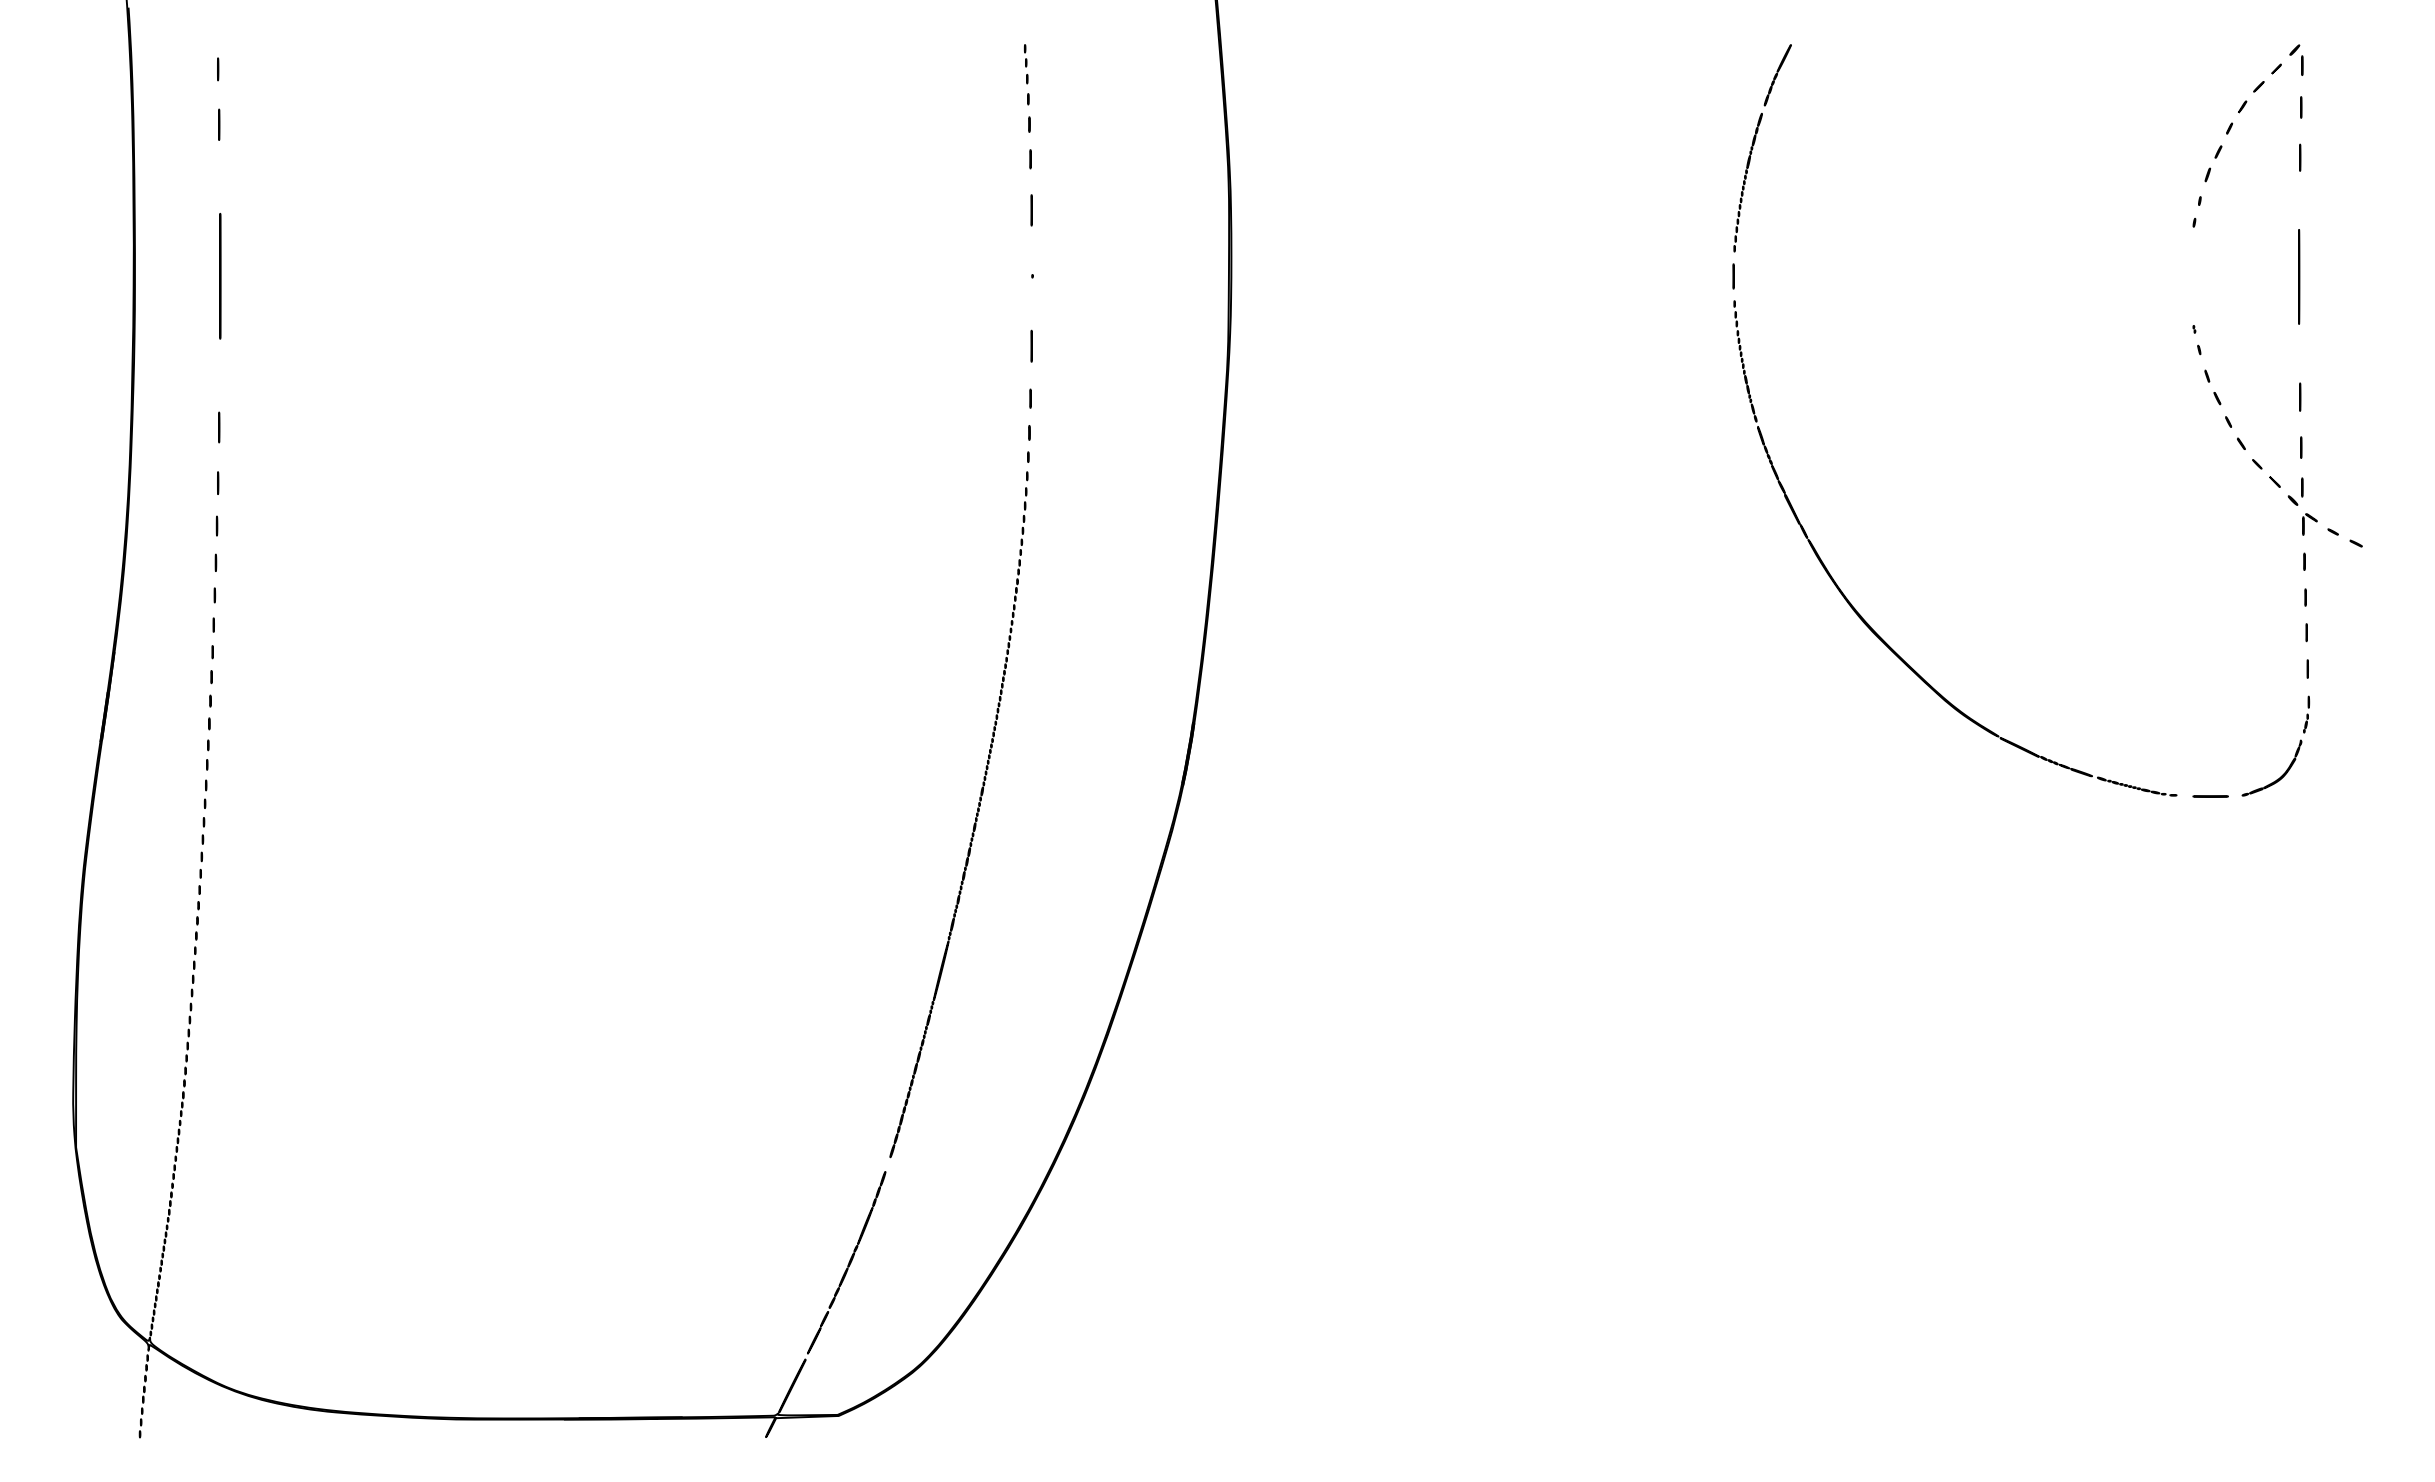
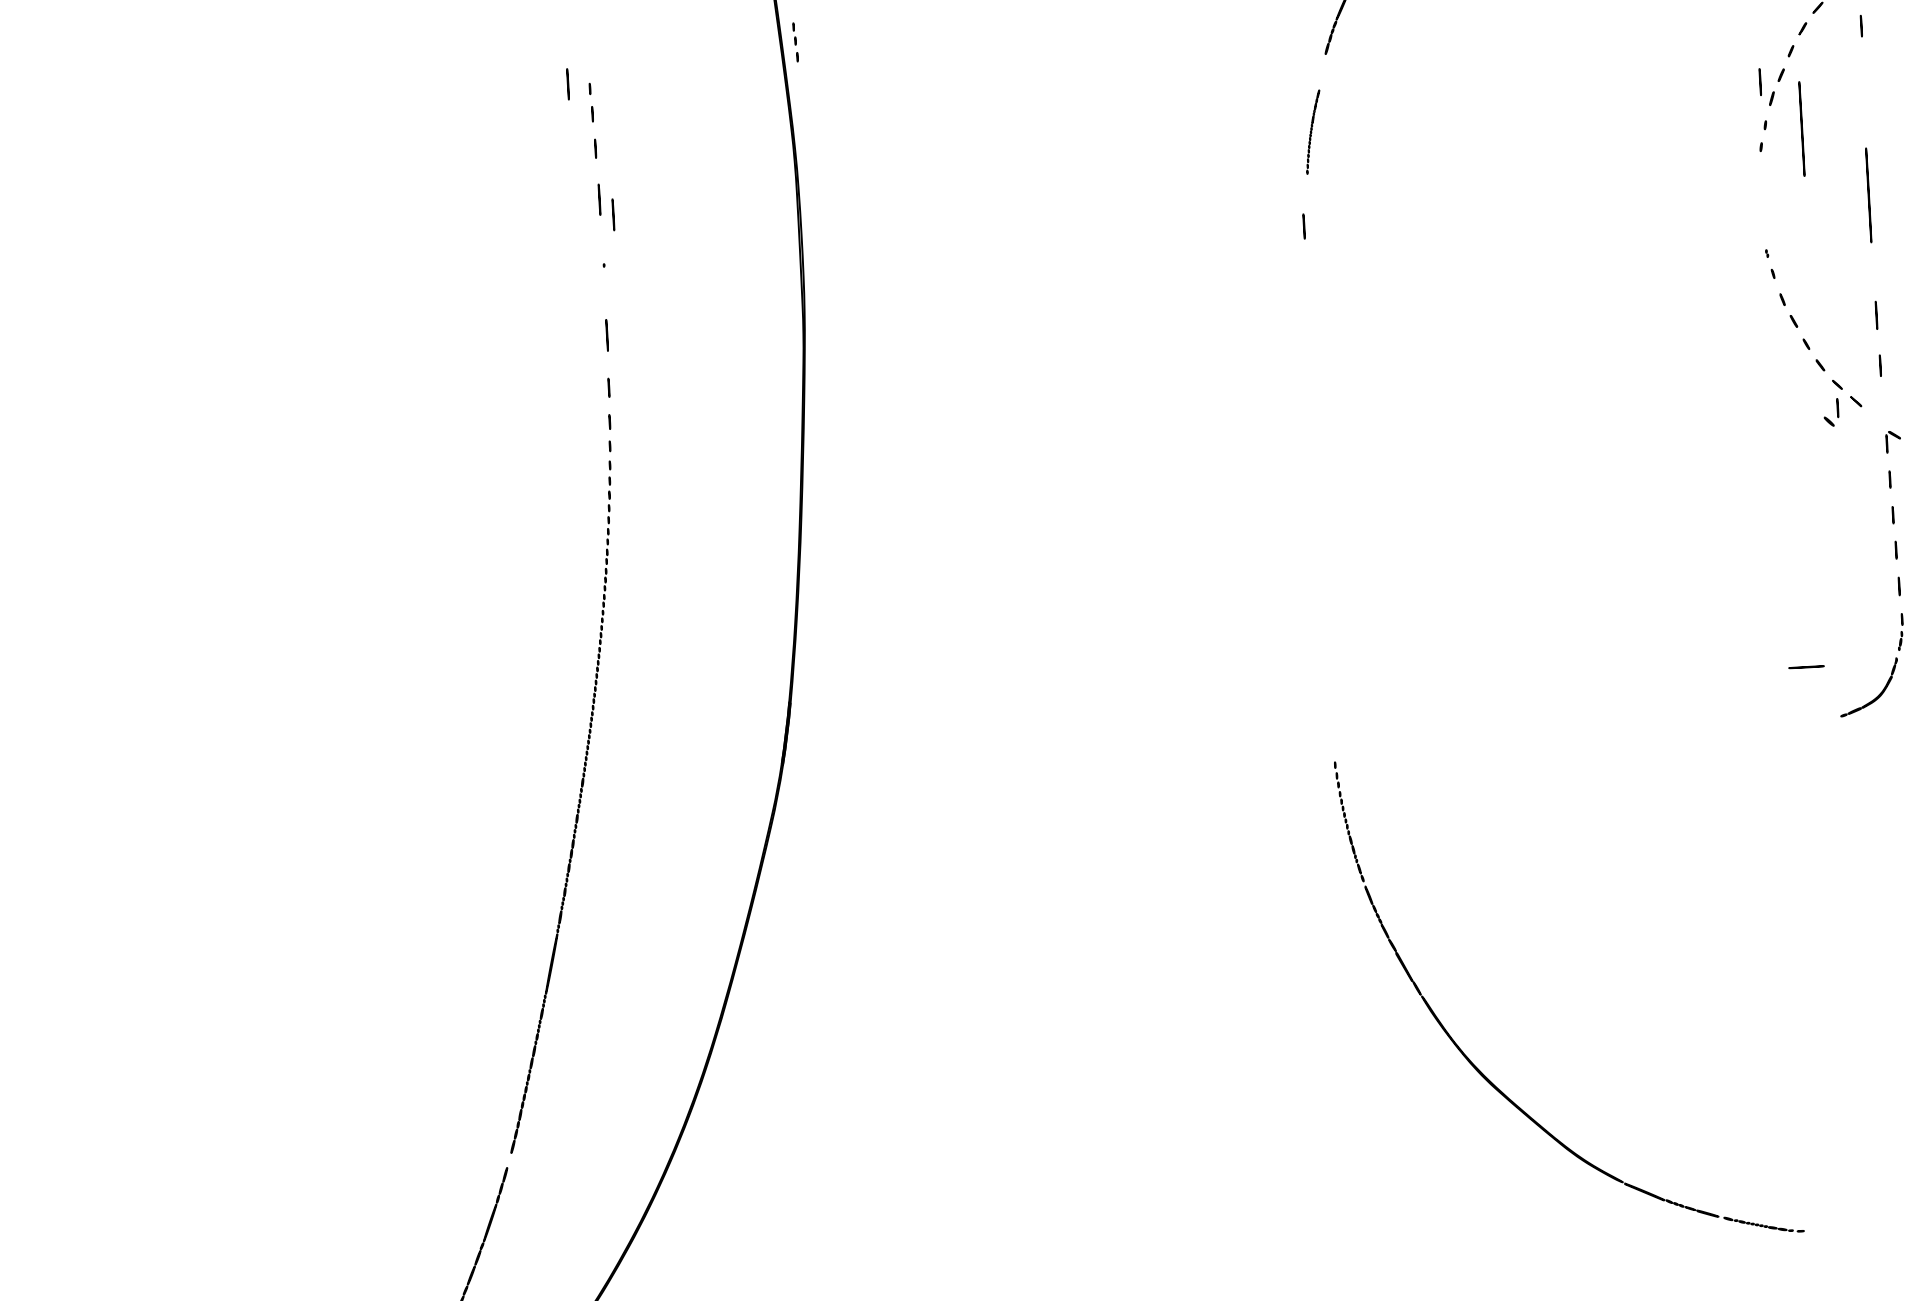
part: (1026, 64) -> (795, 42), moved
line: (1006, 93) -> (567, 84), added
line: (2300, 157) -> (1760, 81), moved
part: (1747, 182) -> (1312, 131), size x0.6
line: (2236, 206) -> (1802, 128), added
line: (1044, 225) -> (613, 214), added
part: (2295, 491) -> (1831, 412), moved
part: (1869, 624) -> (1487, 1077), moved
line: (2210, 796) -> (1806, 667), moved

